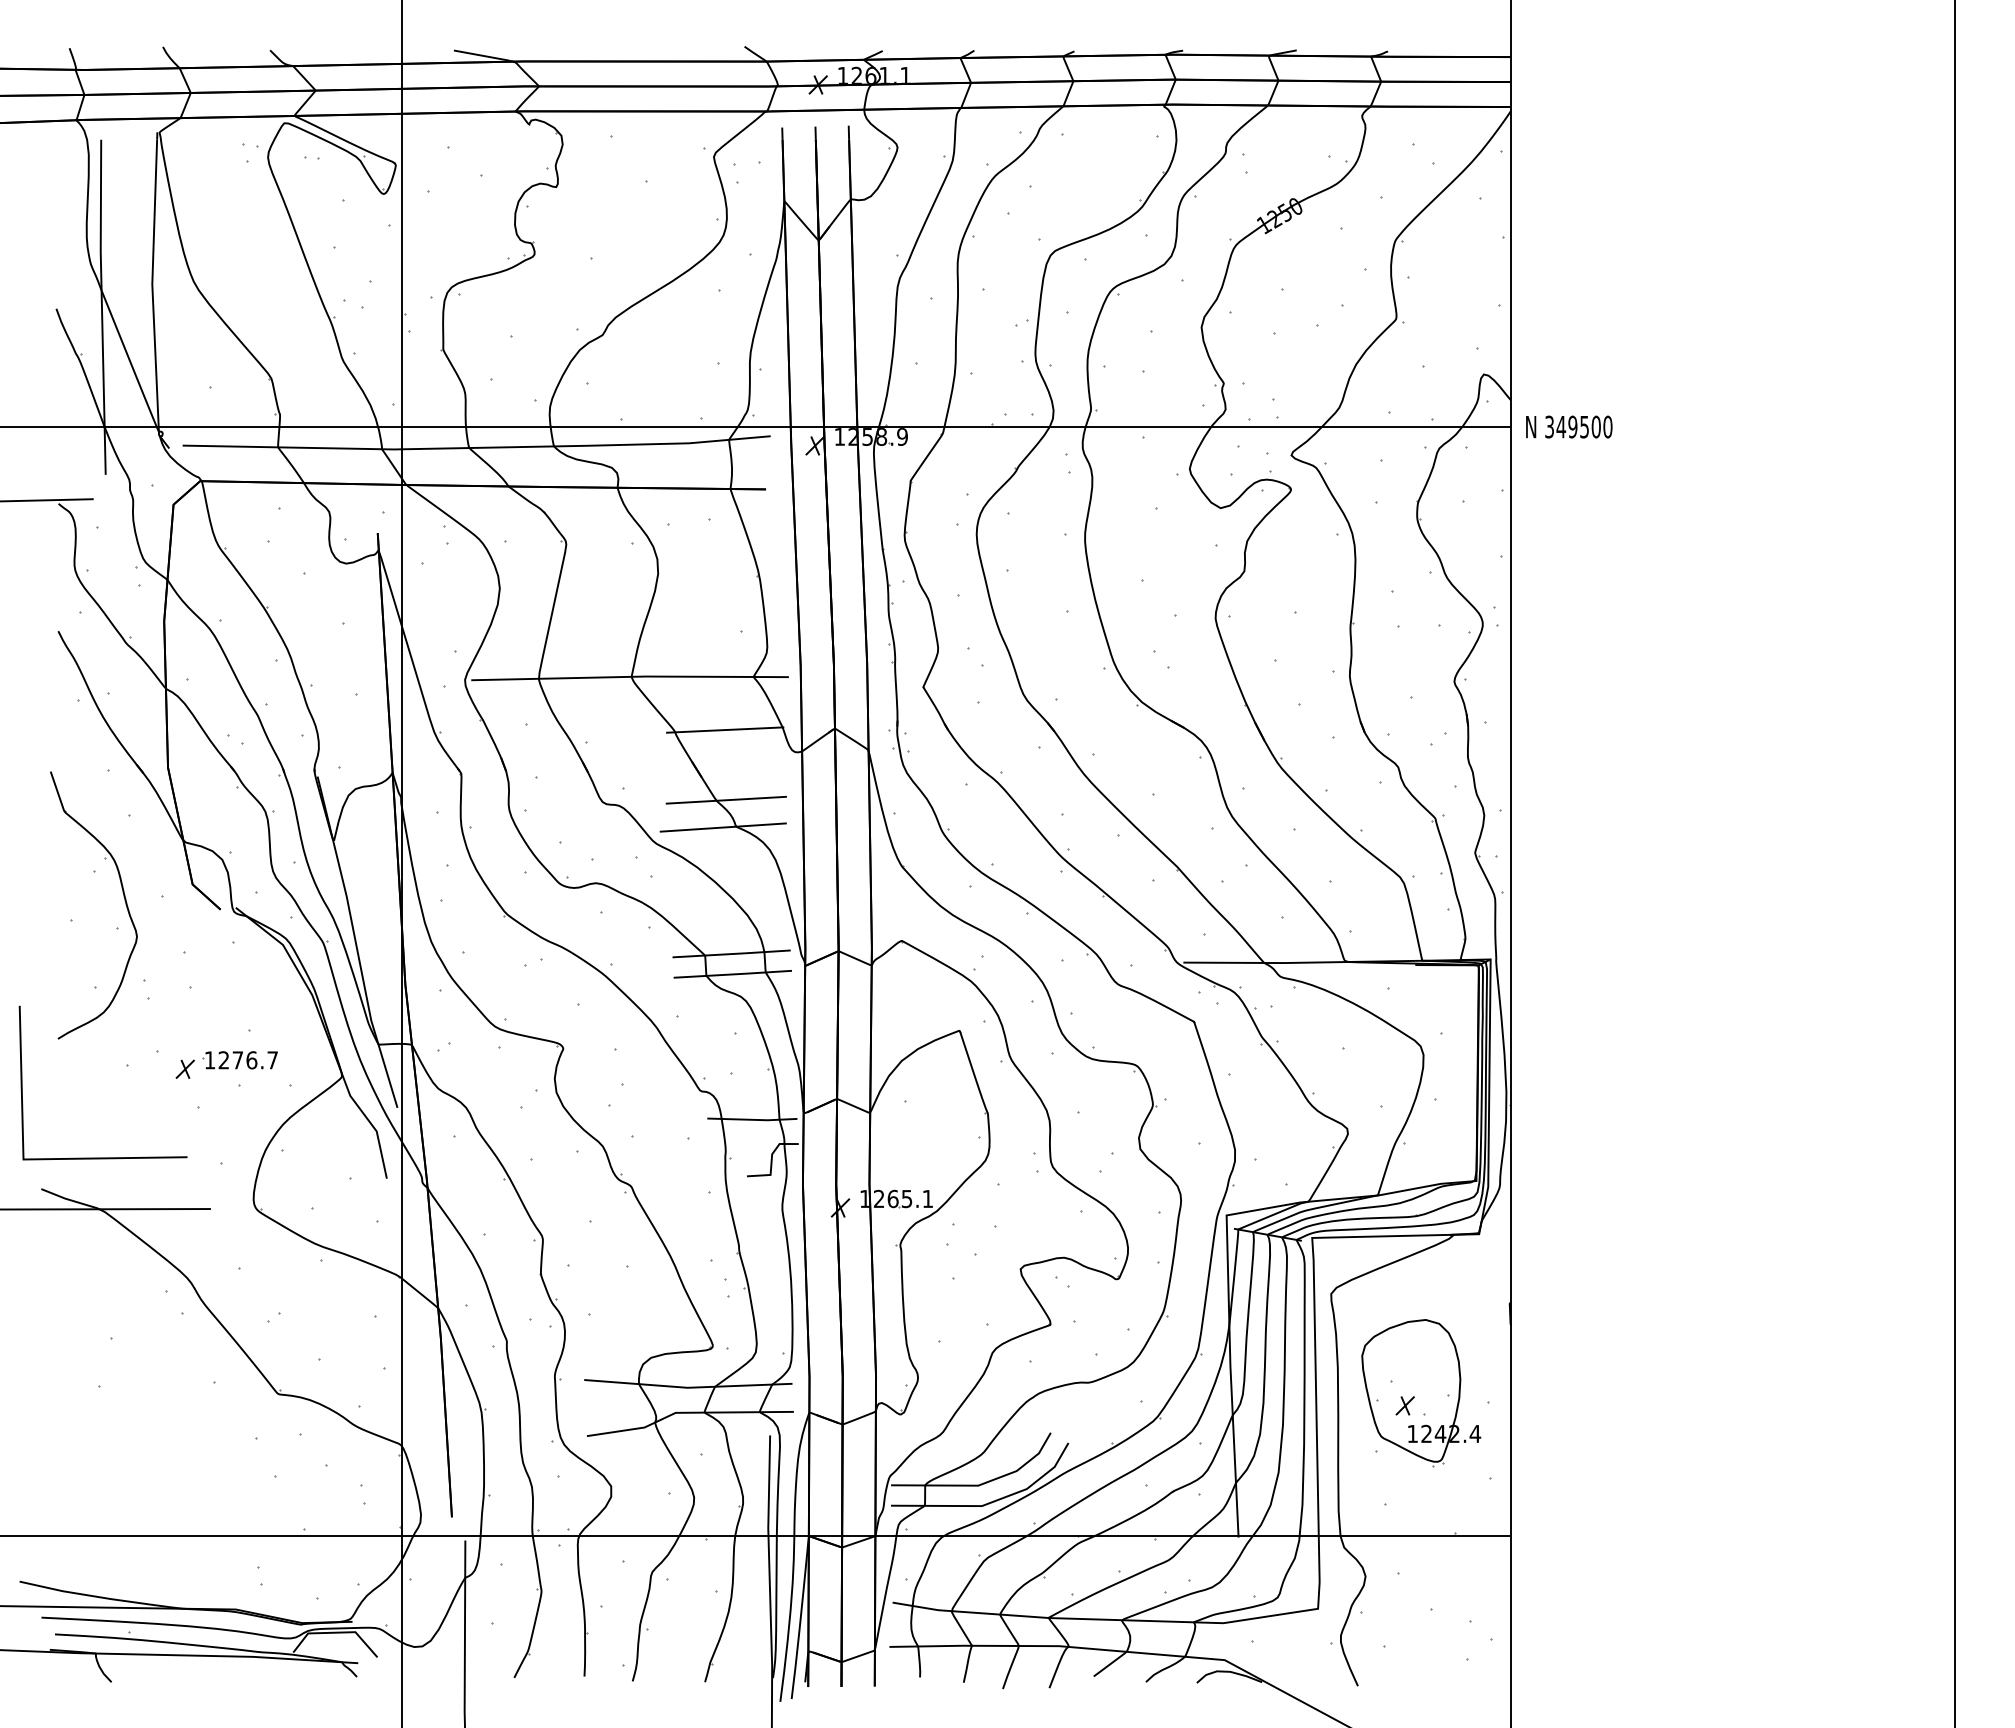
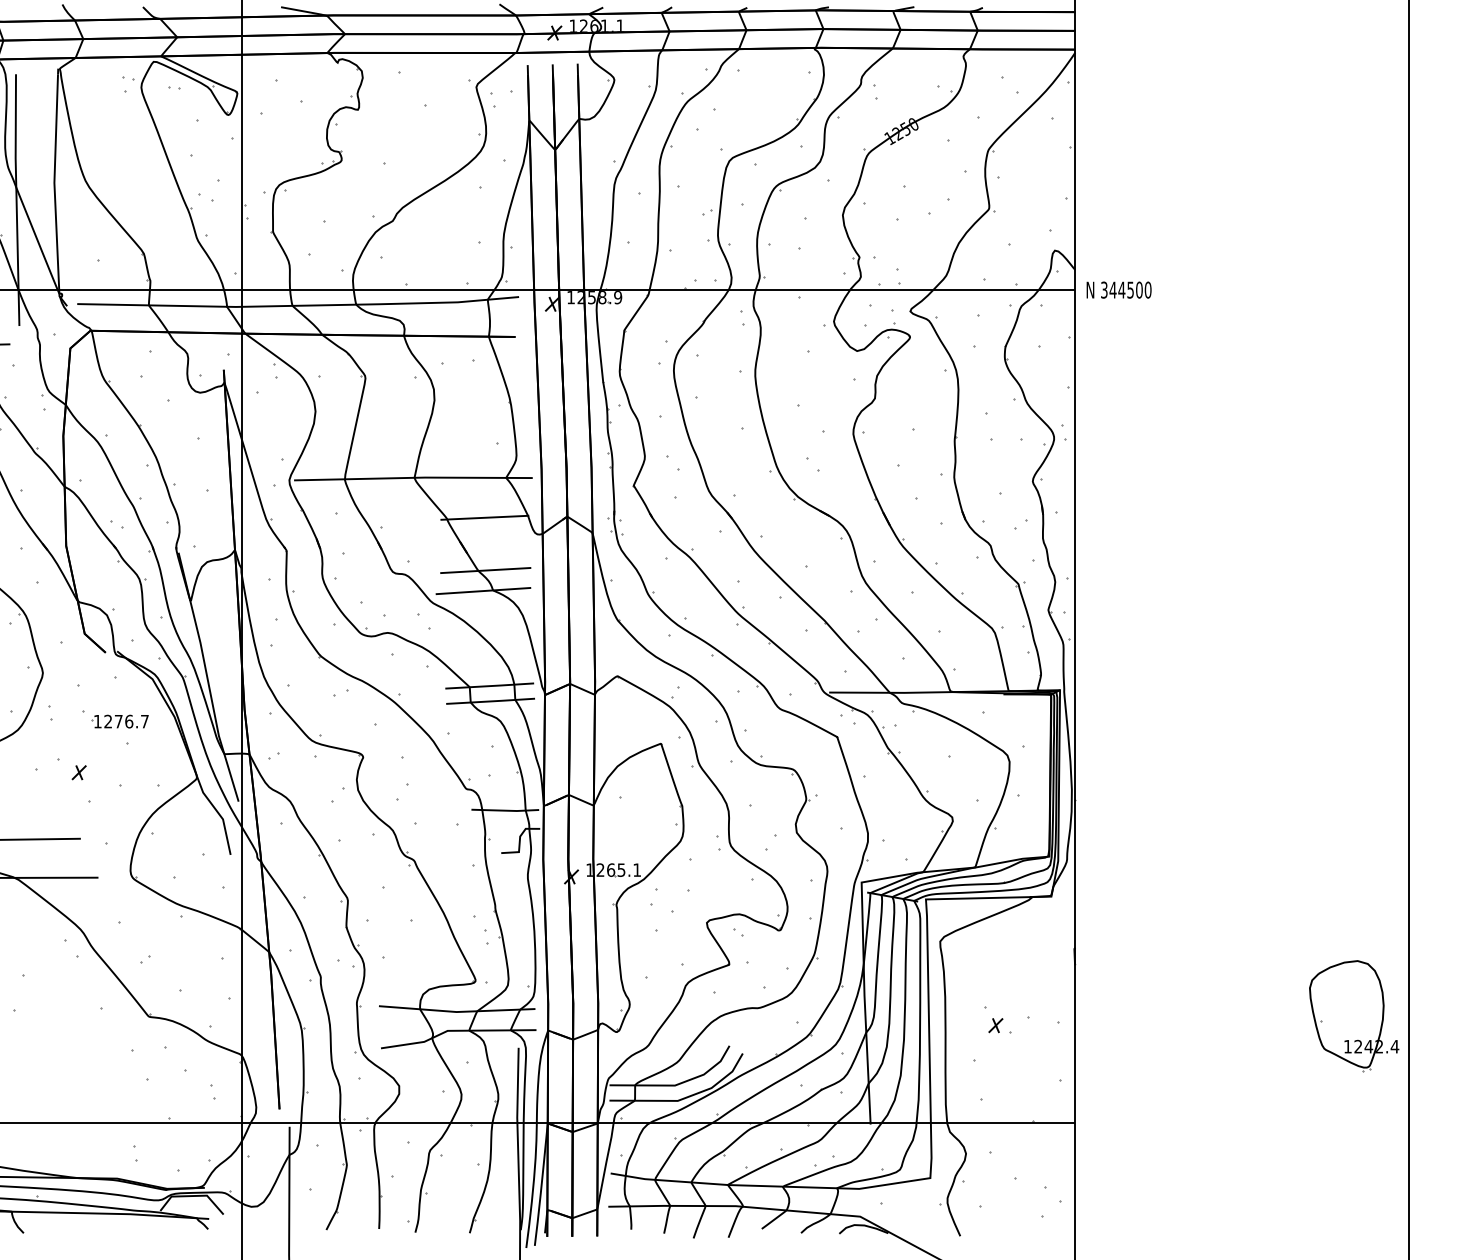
text: (1572, 426) -> (1121, 289), 349500 -> 344500
part: (239, 1060) -> (119, 721), moved
part: (1421, 1393) -> (1354, 1016), moved

